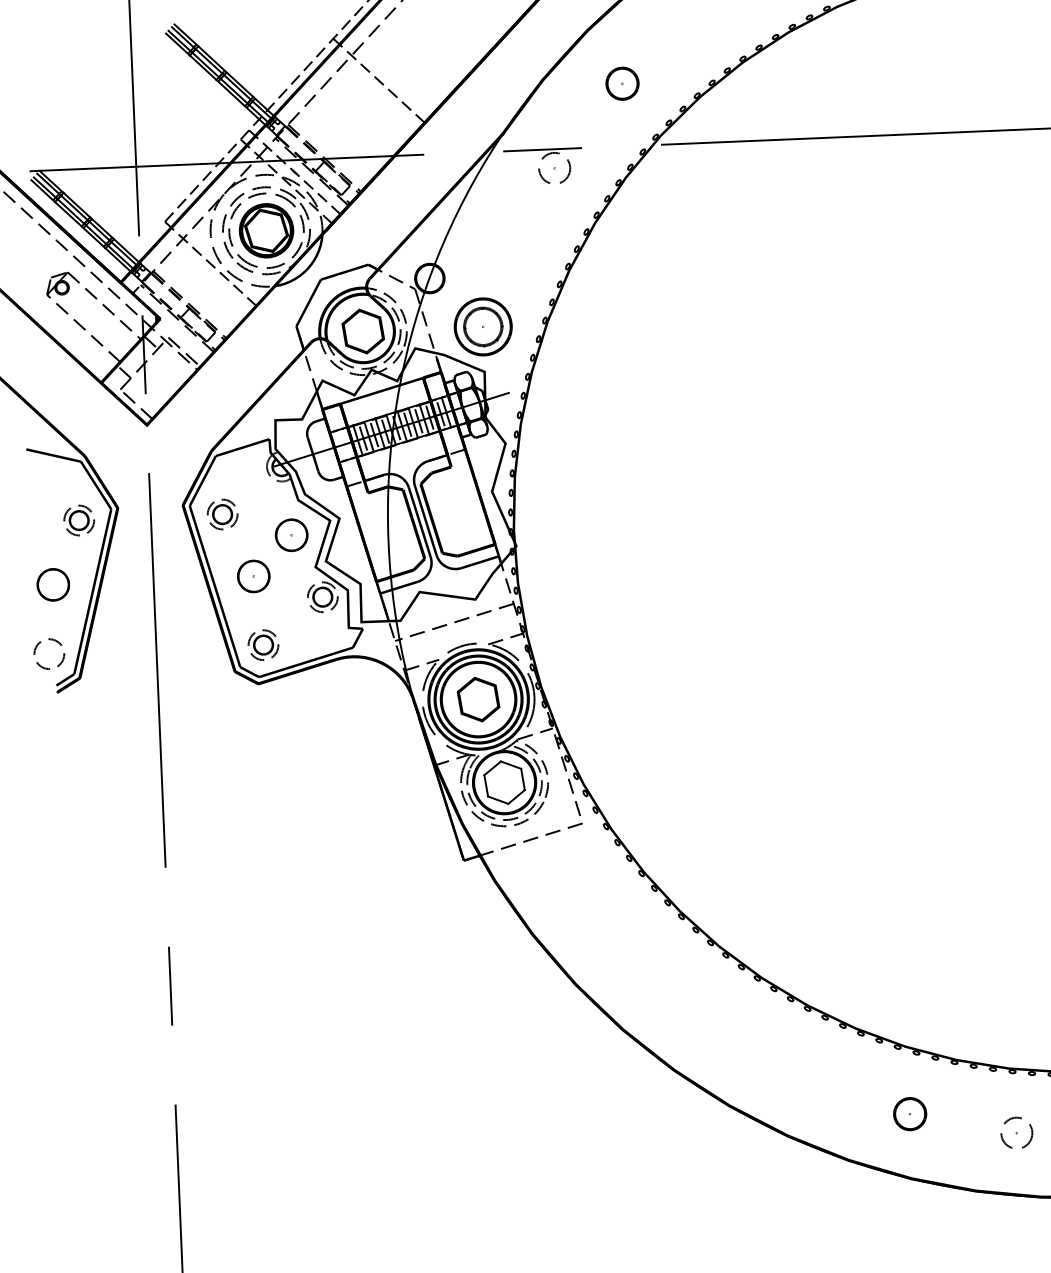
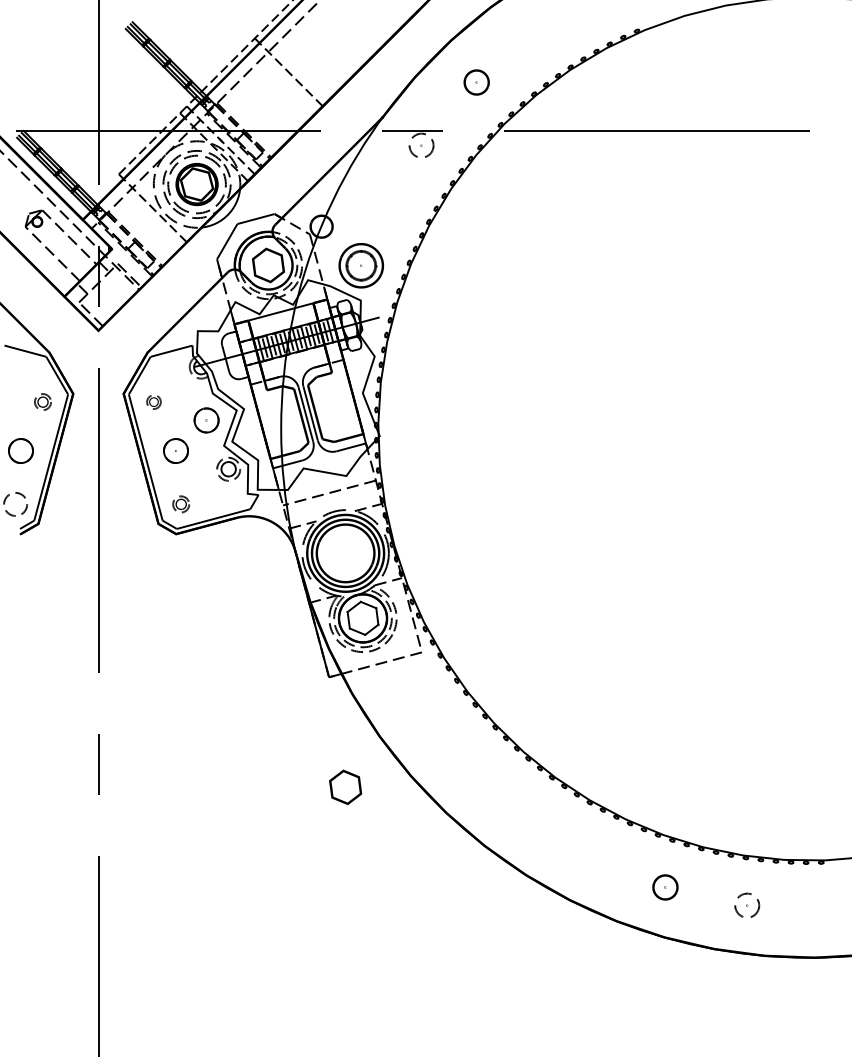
part: (221, 513) -> (153, 401), size x0.6
part: (78, 519) -> (42, 401), size x0.7
part: (262, 645) -> (180, 504), size x0.7
part: (478, 698) -> (345, 786), moved

